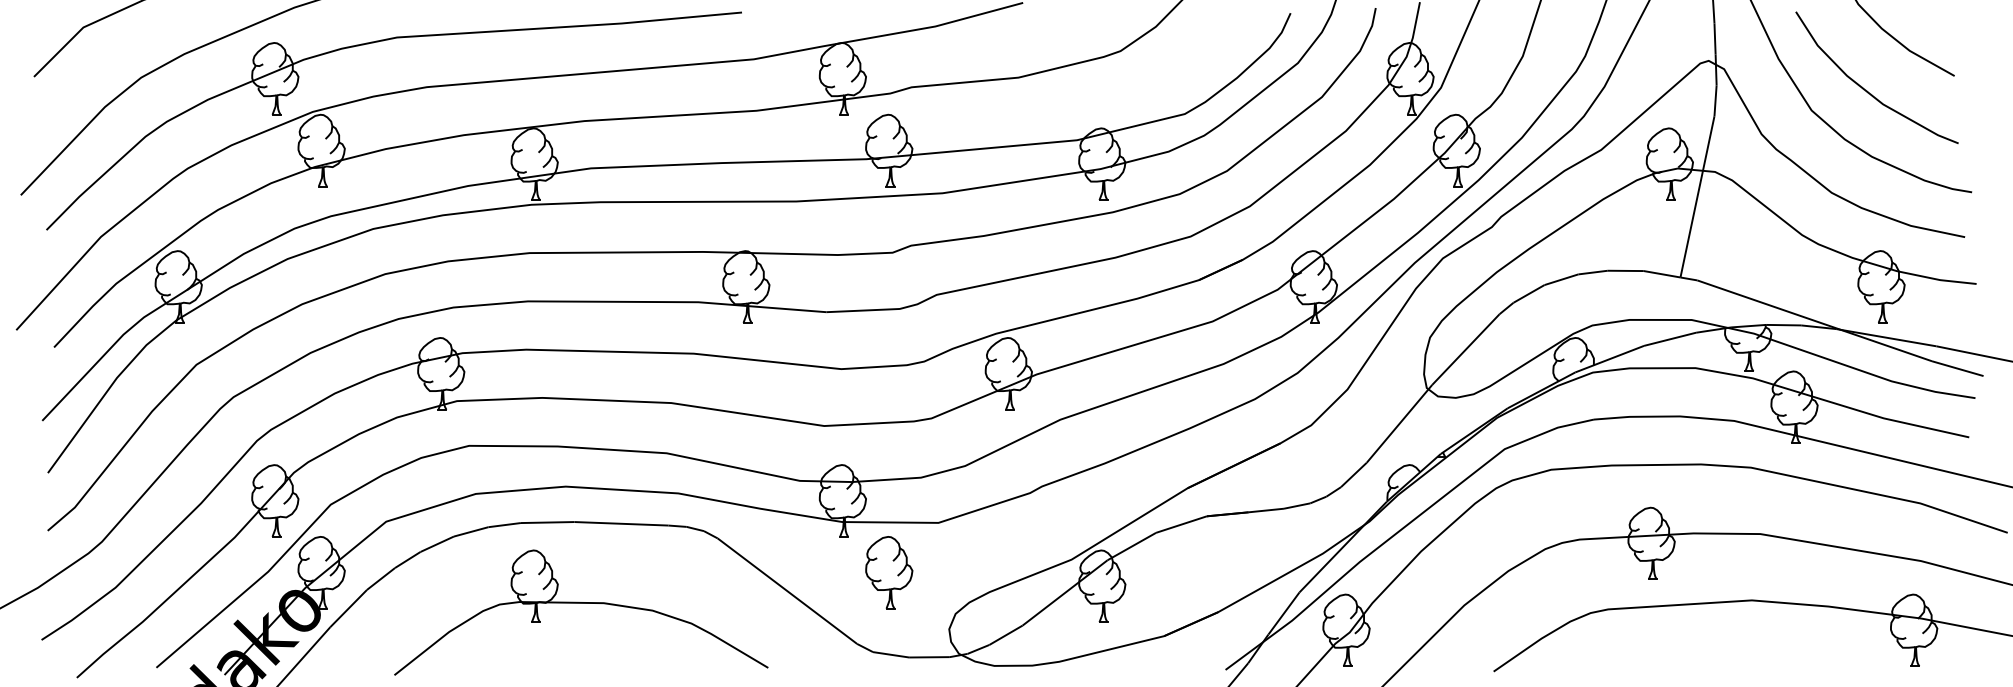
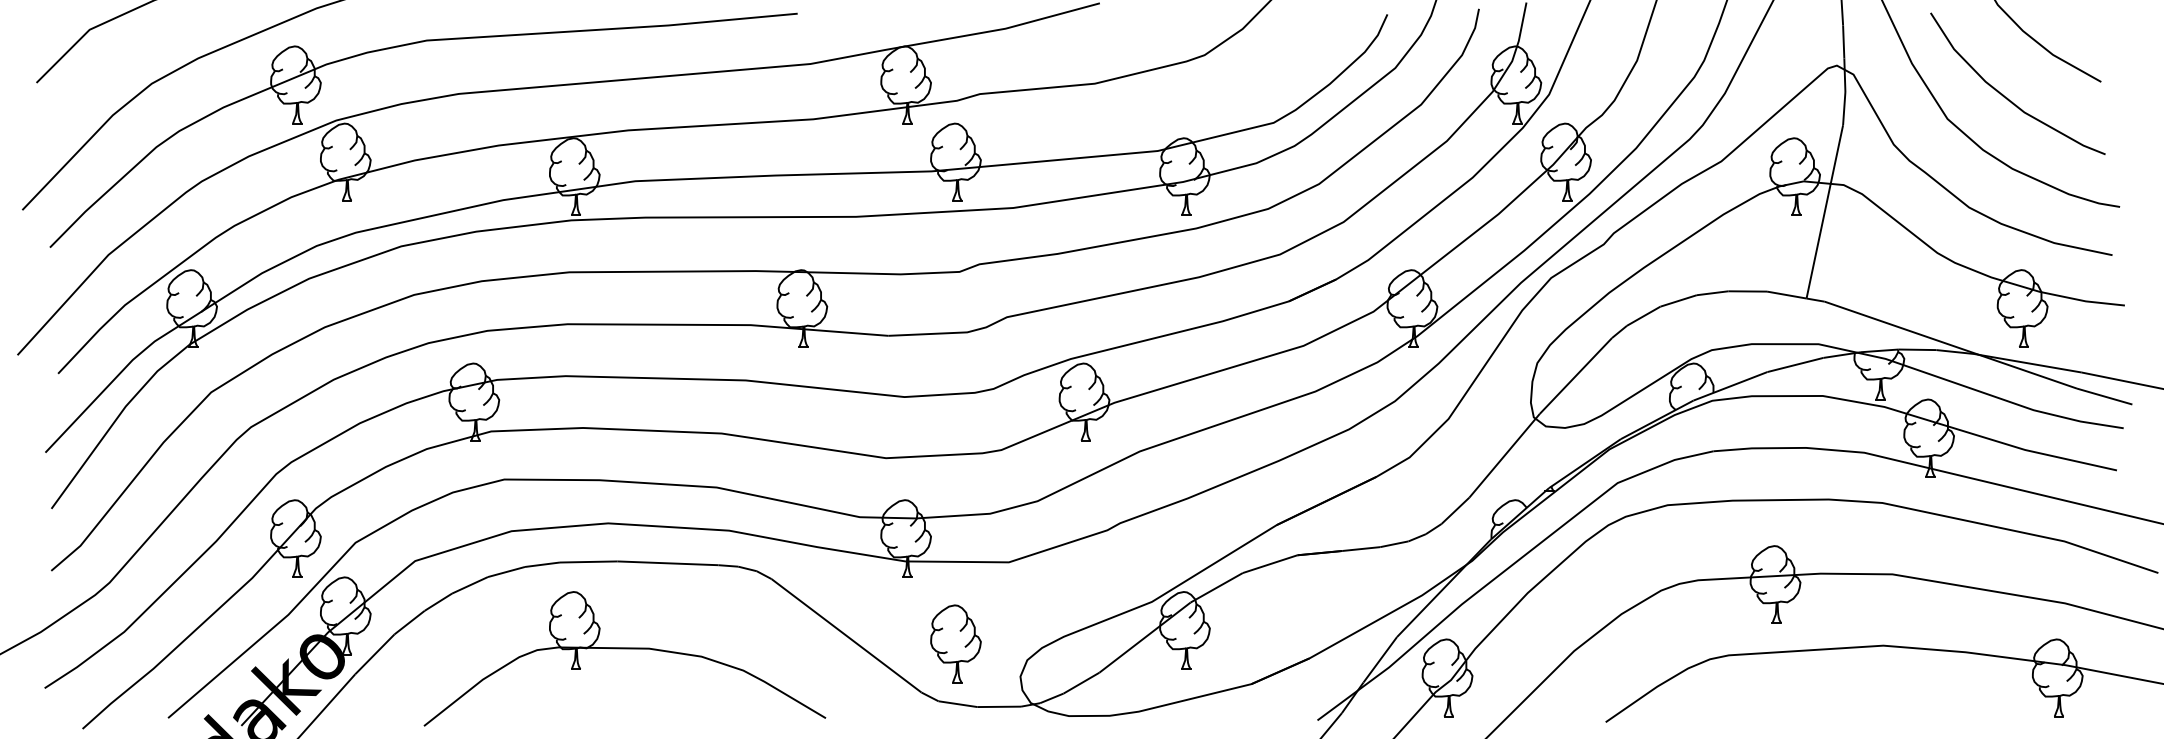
part: (888, 572) -> (955, 643), moved

